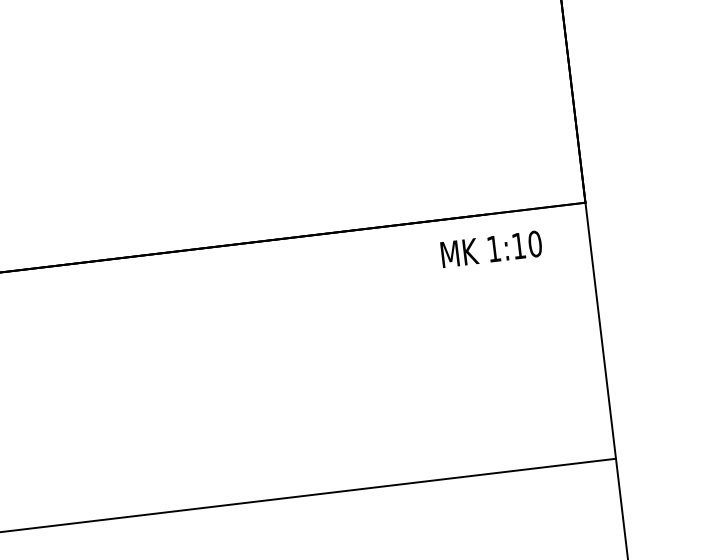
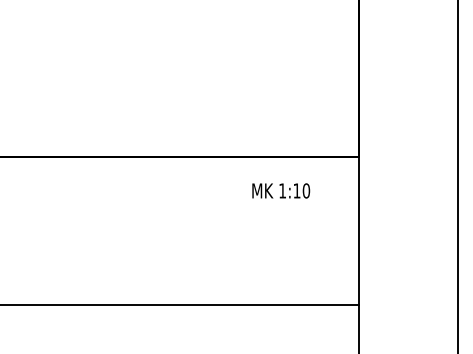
text: (491, 248) -> (281, 190), moved

